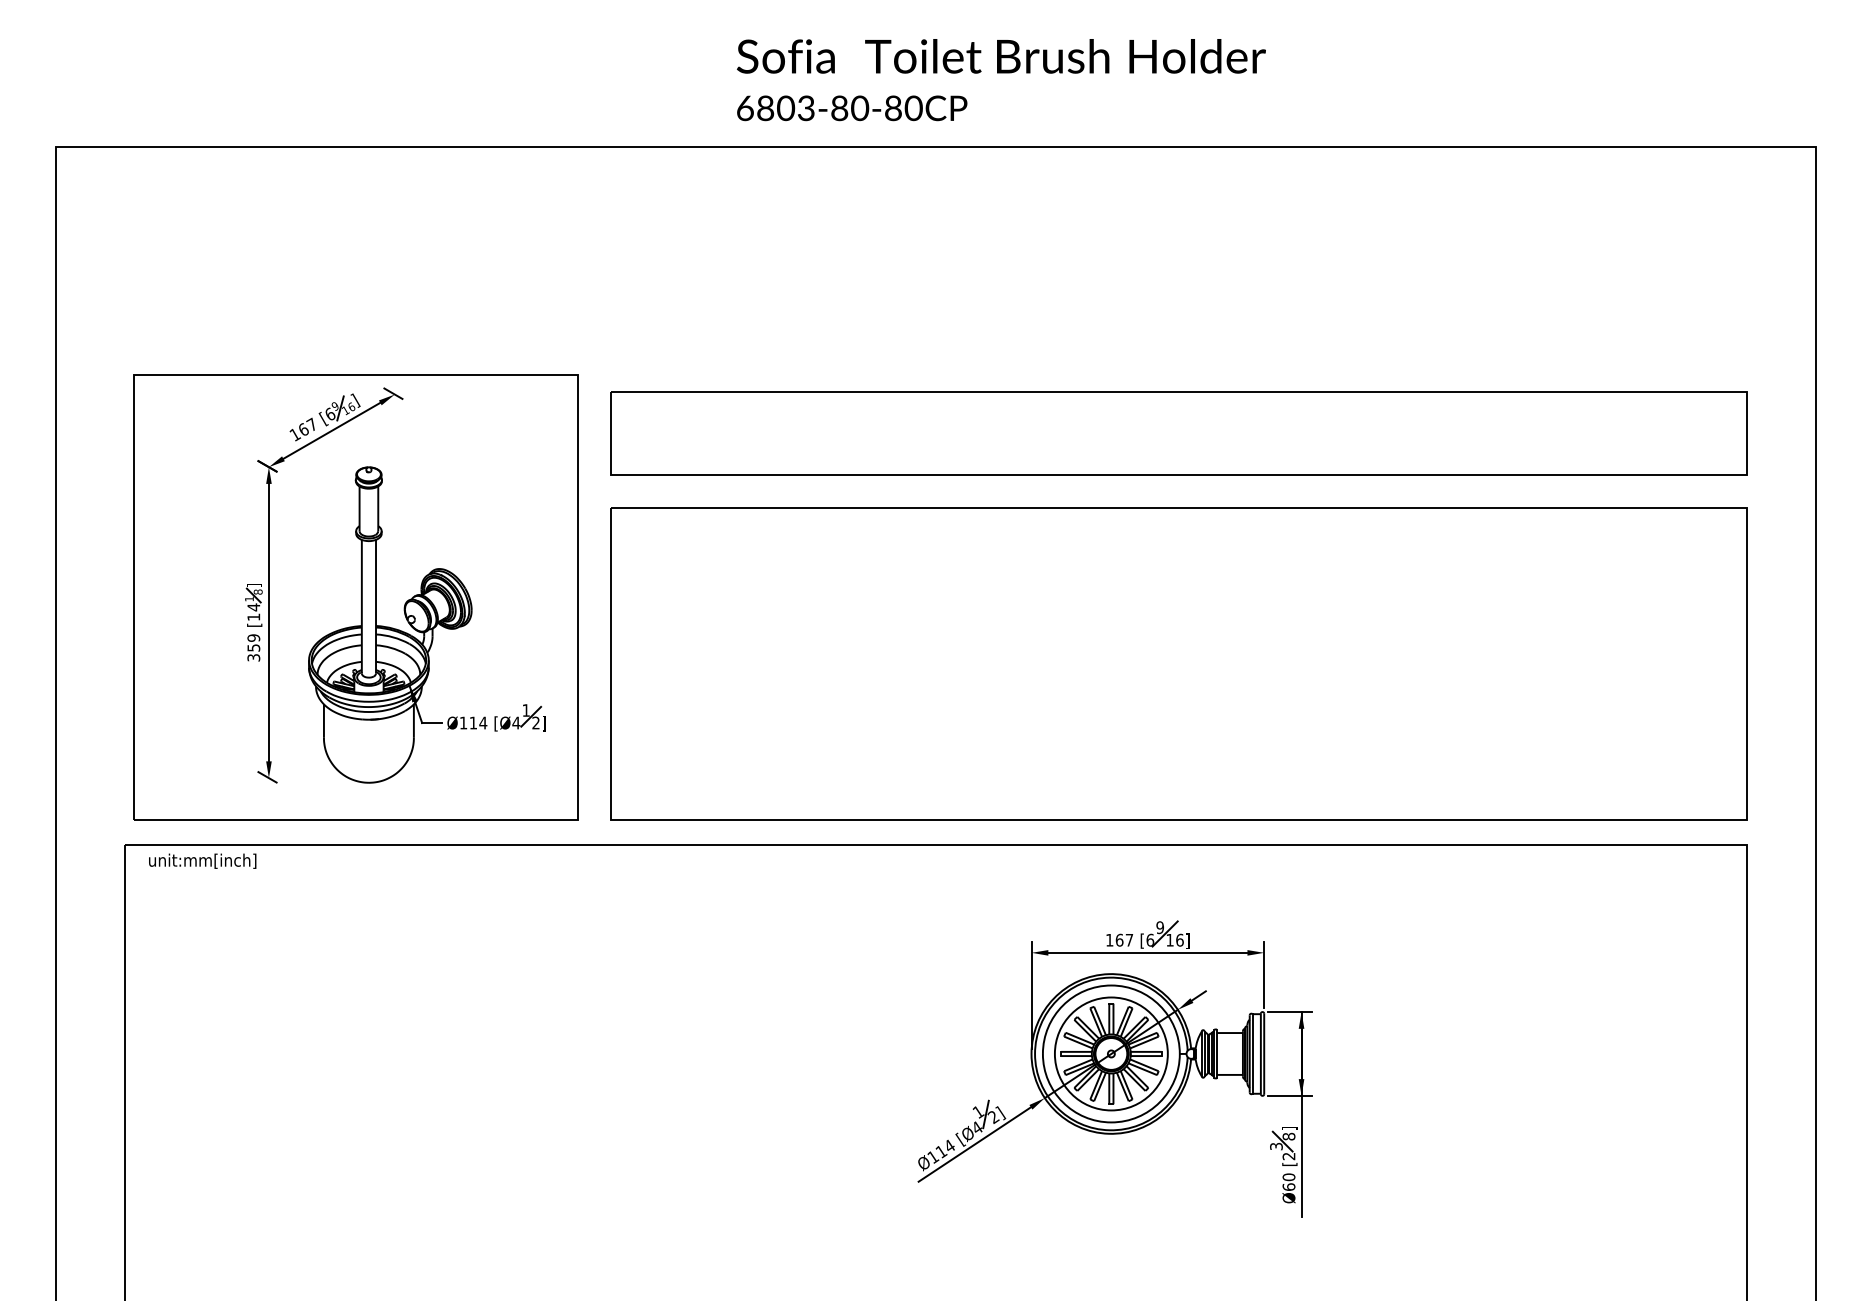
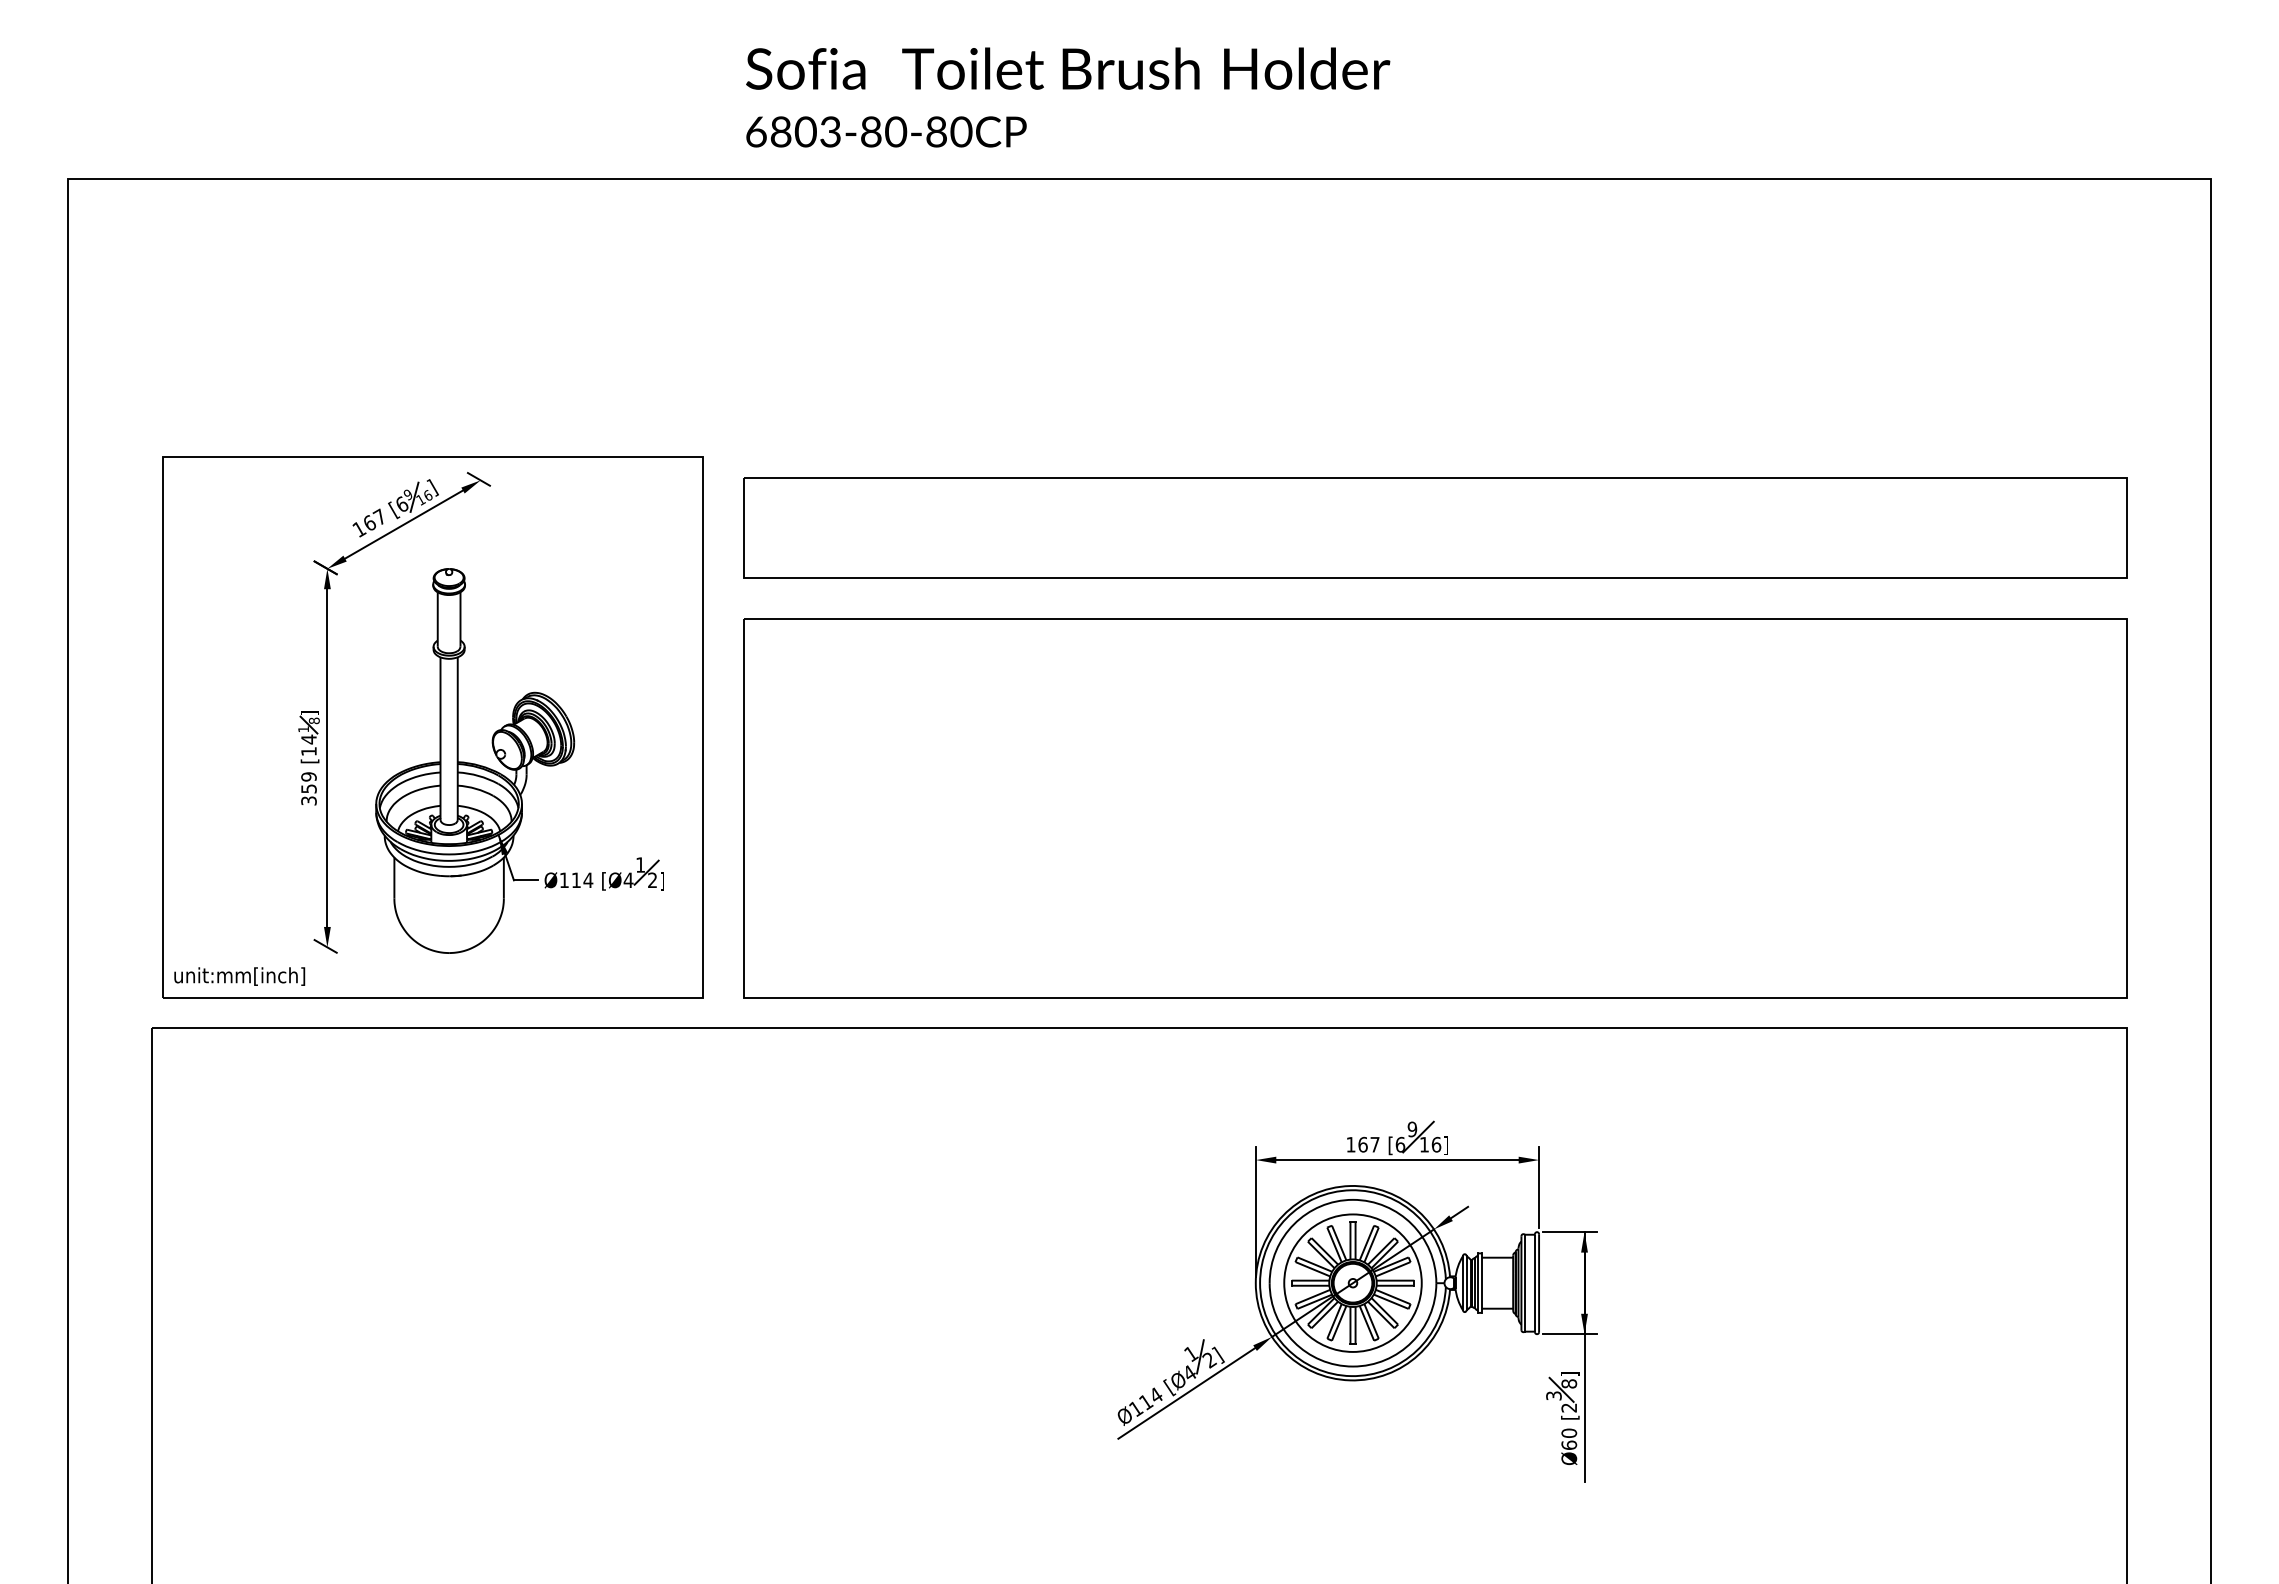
text: (1001, 80) -> (1068, 97), moved
text: (202, 861) -> (239, 976), moved

